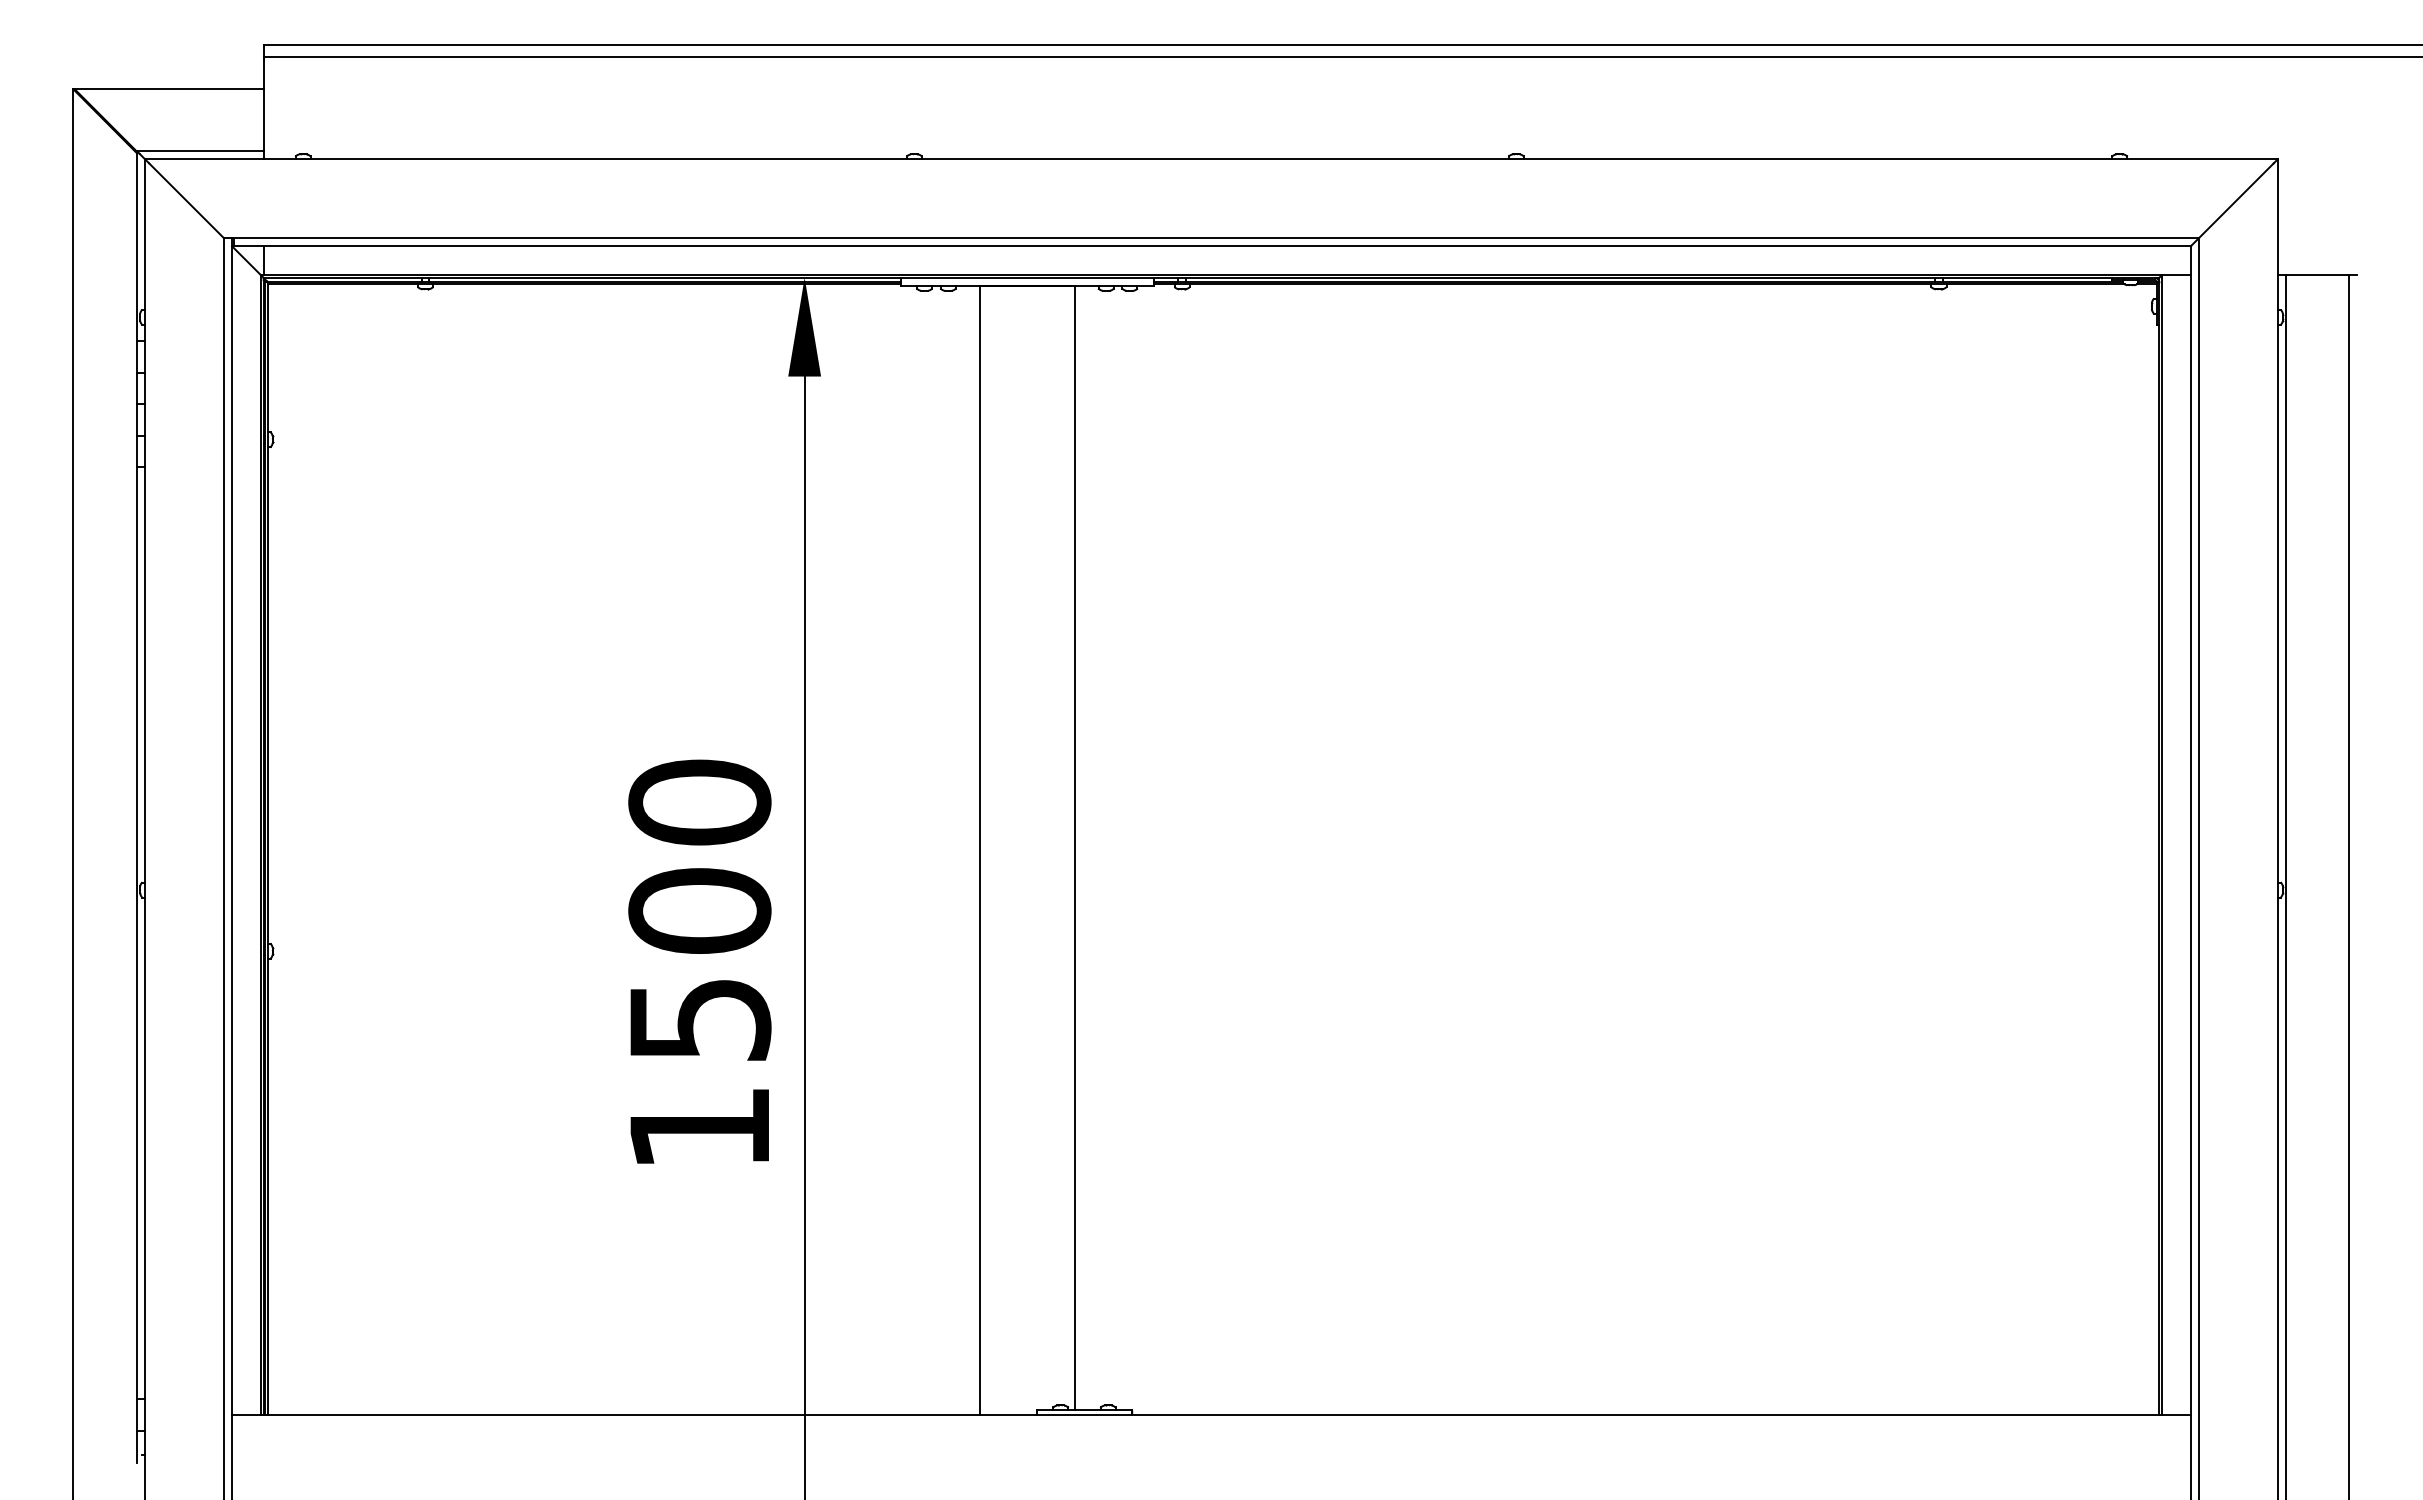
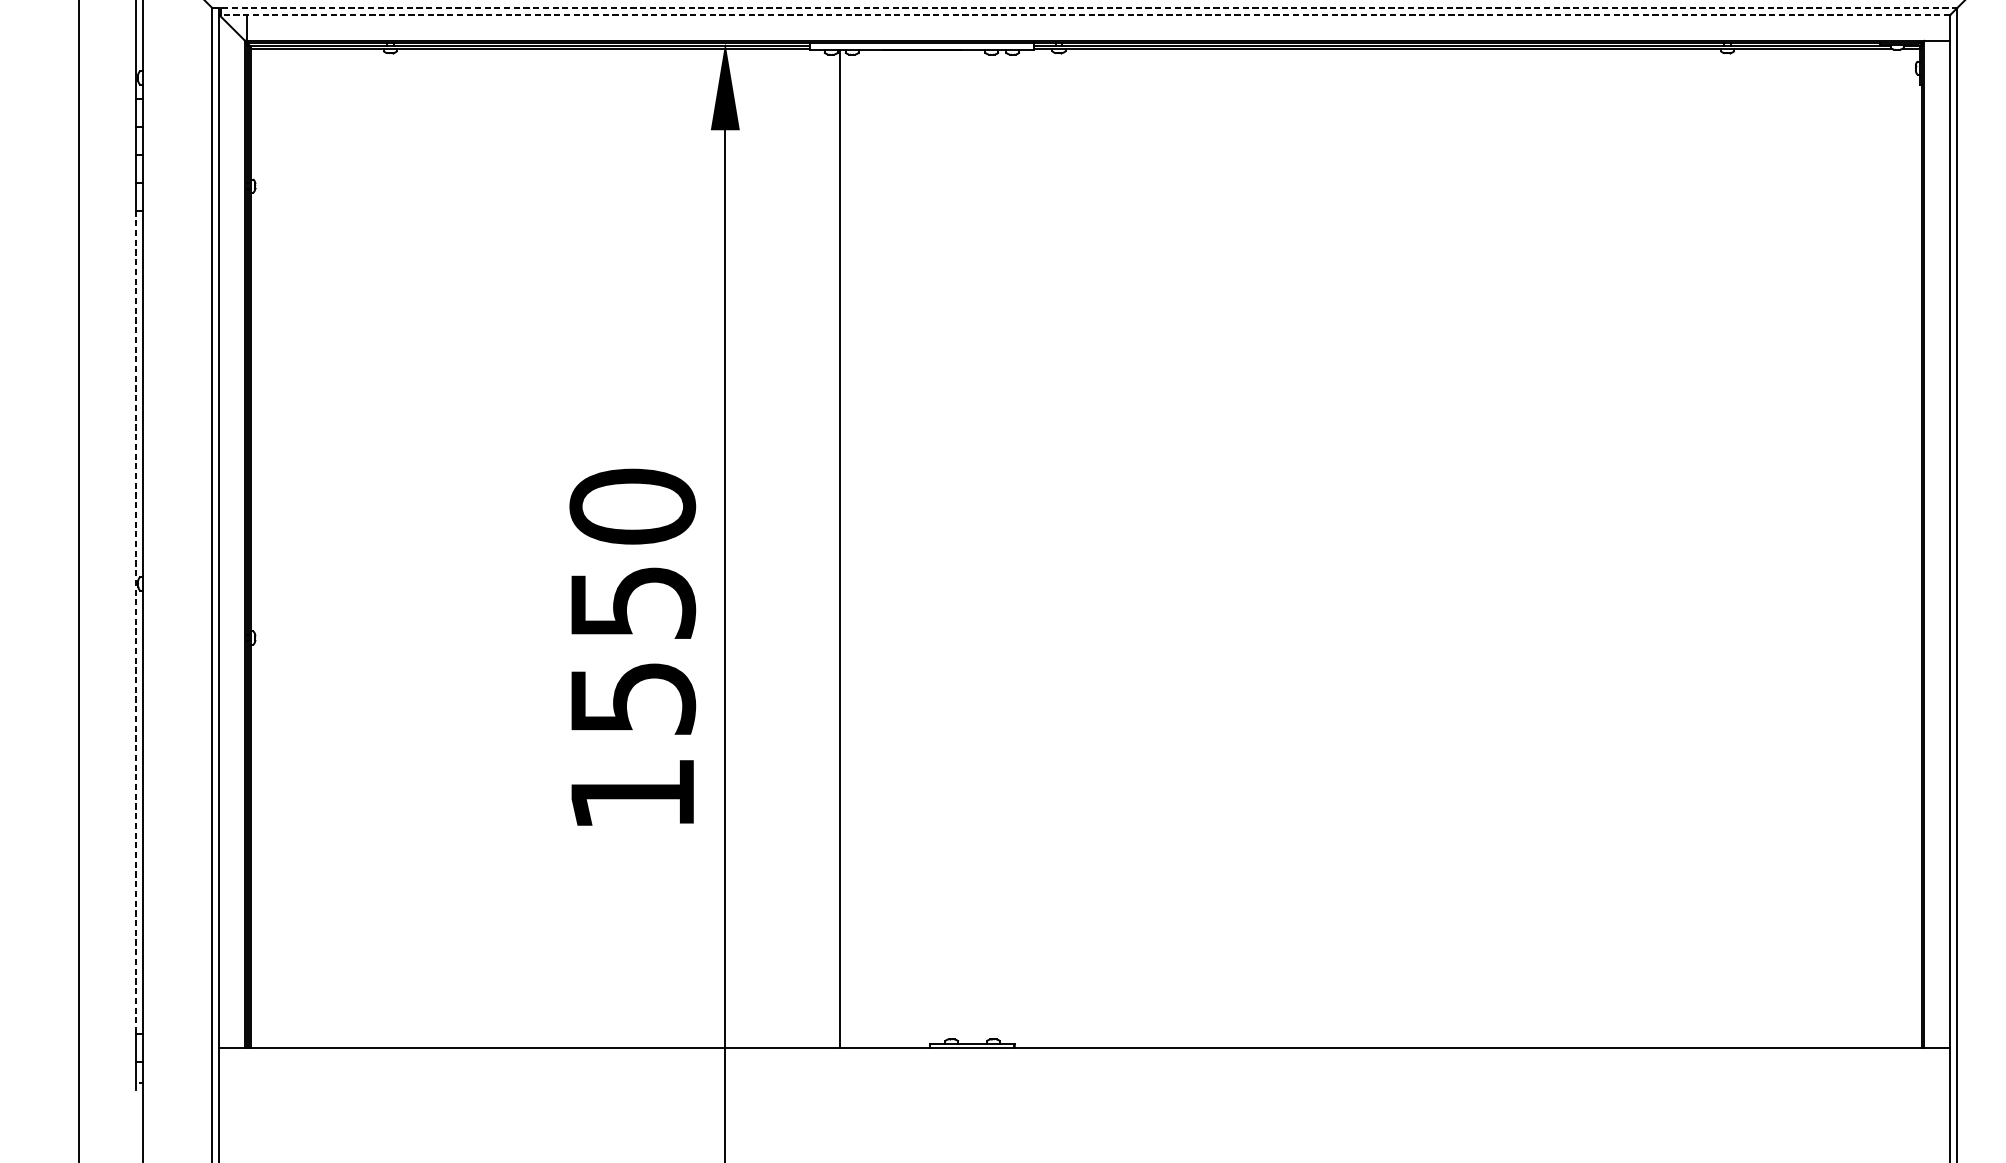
line: (1211, 238) -> (1084, 8), solid -> dashed
line: (1212, 246) -> (1085, 15), solid -> dashed
line: (1074, 847) -> (963, 546), removed
line: (979, 850) -> (839, 549), moved
text: (699, 910) -> (632, 602), 1500 -> 1550
line: (137, 933) -> (135, 622), solid -> dashed

